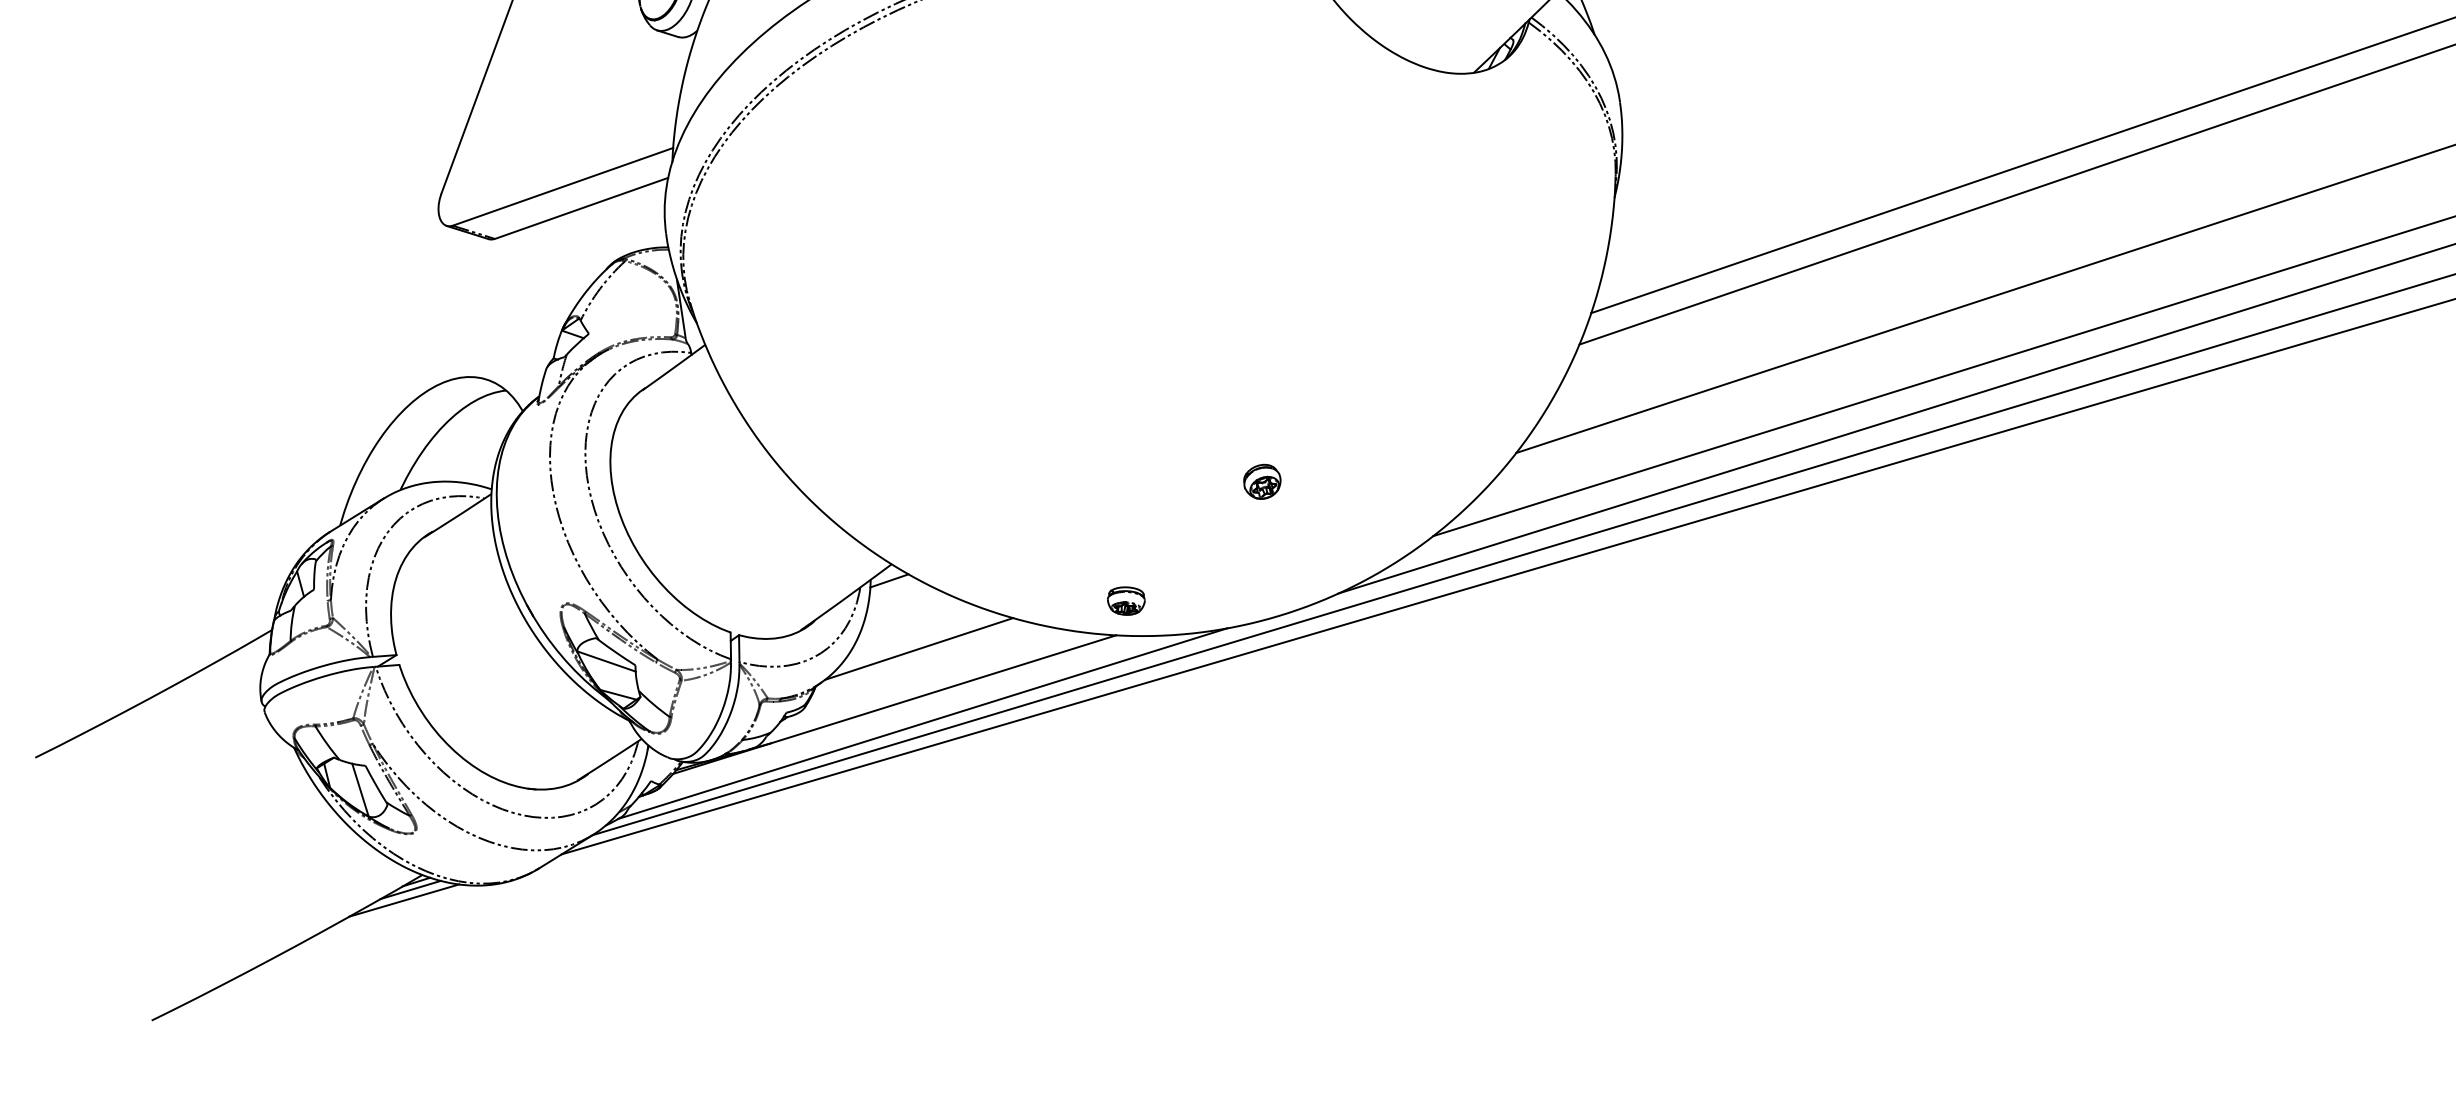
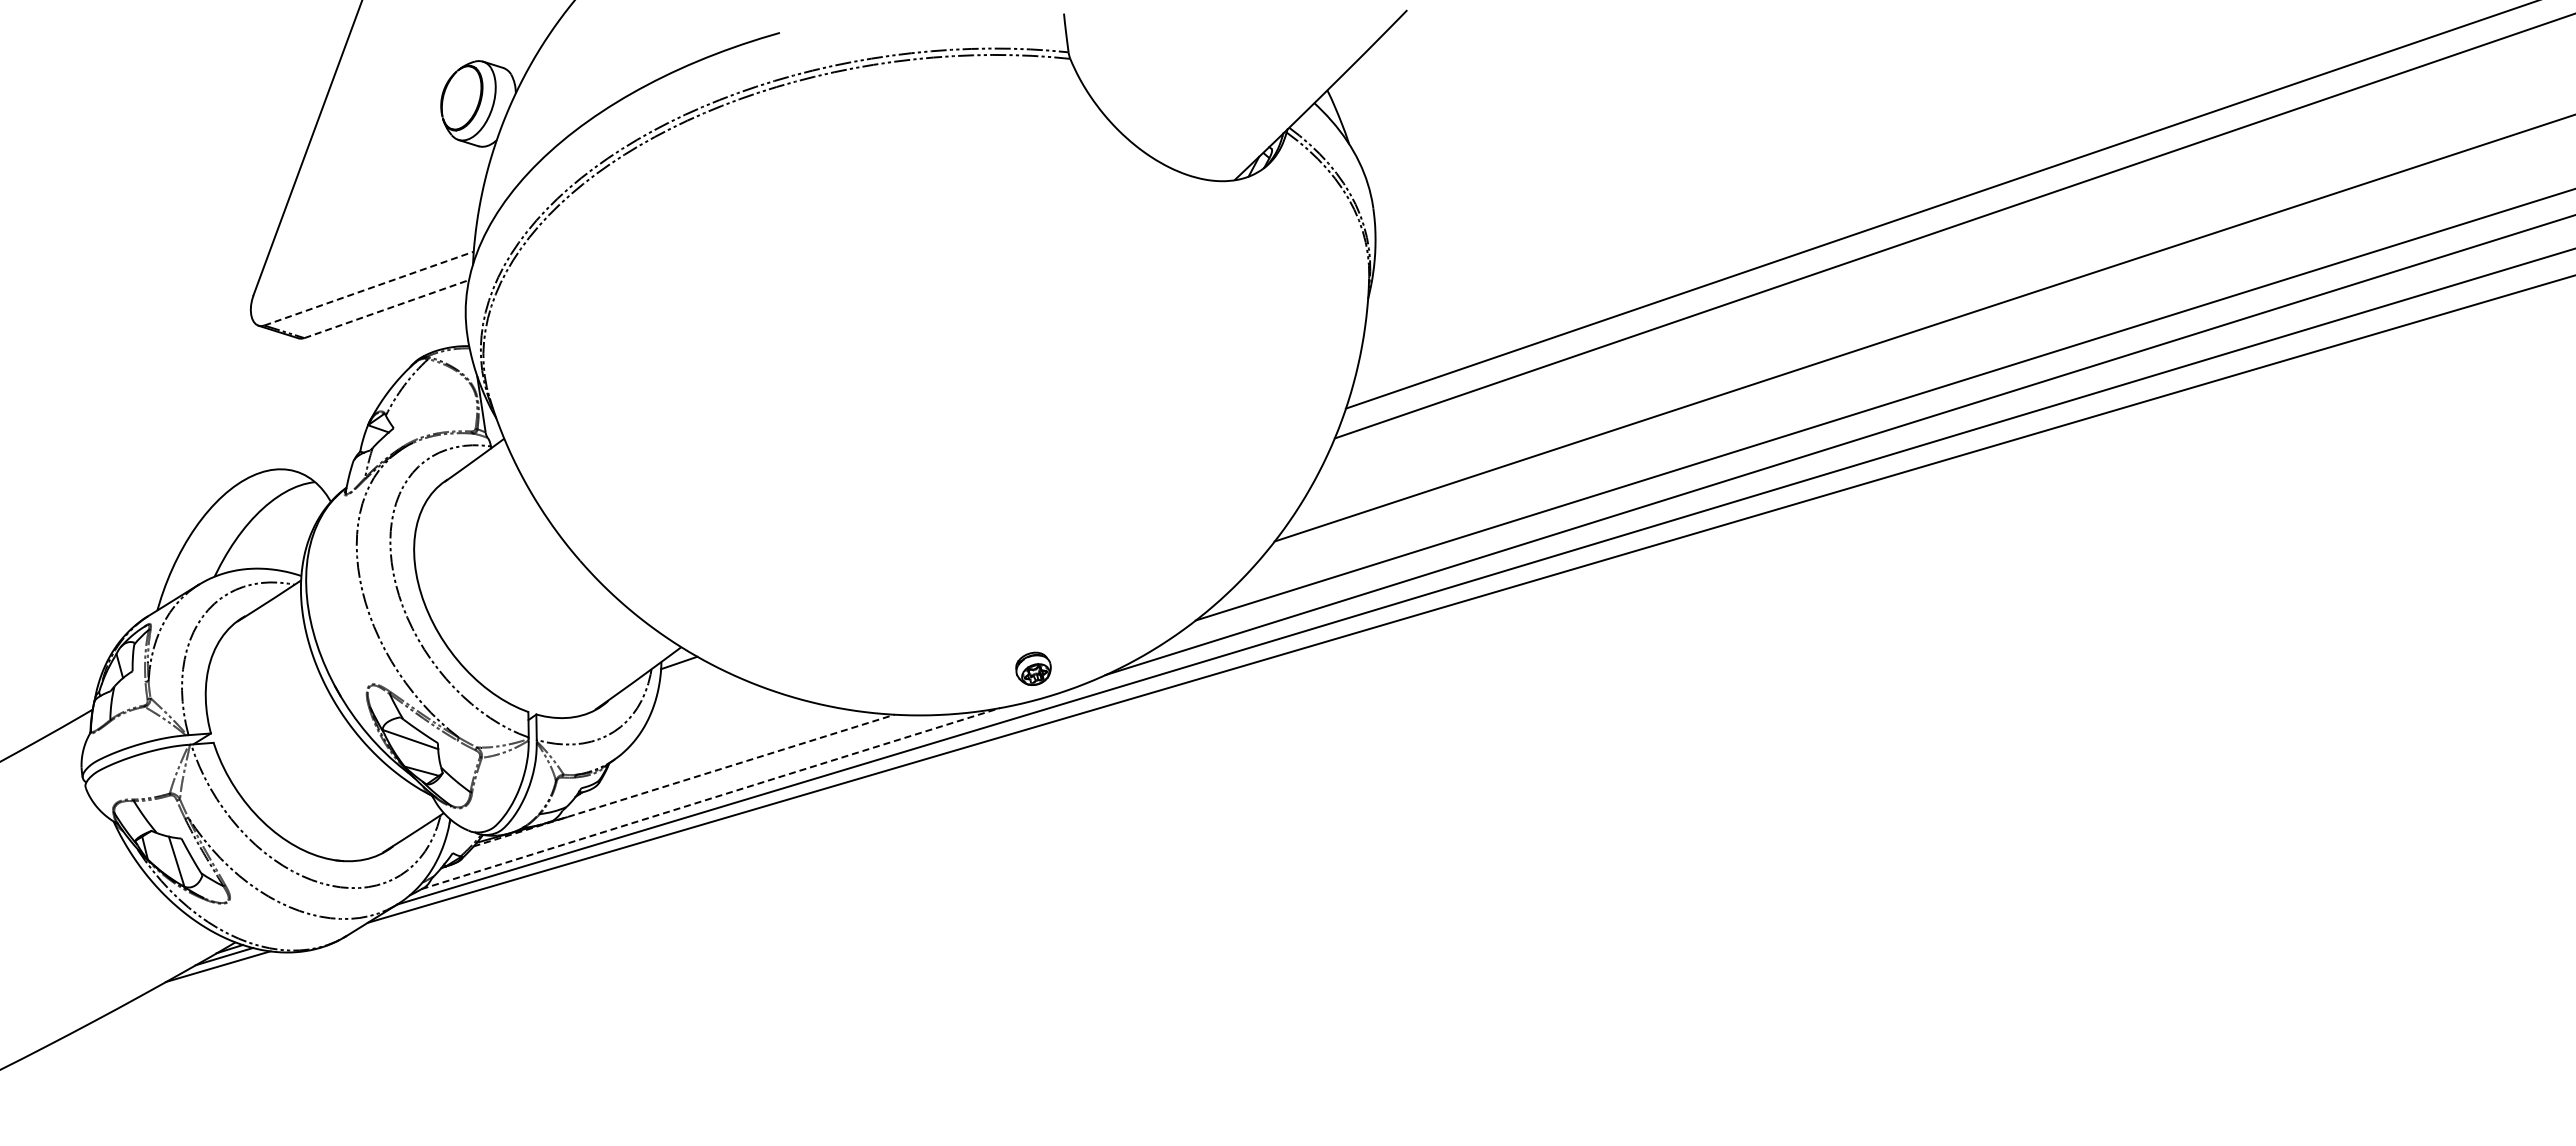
line: (563, 186) -> (369, 288), solid -> dashed
line: (582, 207) -> (387, 308), solid -> dashed
part: (1262, 481) -> (1033, 668), moved
part: (1125, 601) -> (903, 682), removed
line: (919, 648) -> (707, 727), removed
line: (894, 704) -> (684, 780), solid -> dashed
line: (923, 723) -> (711, 798), solid -> dashed

